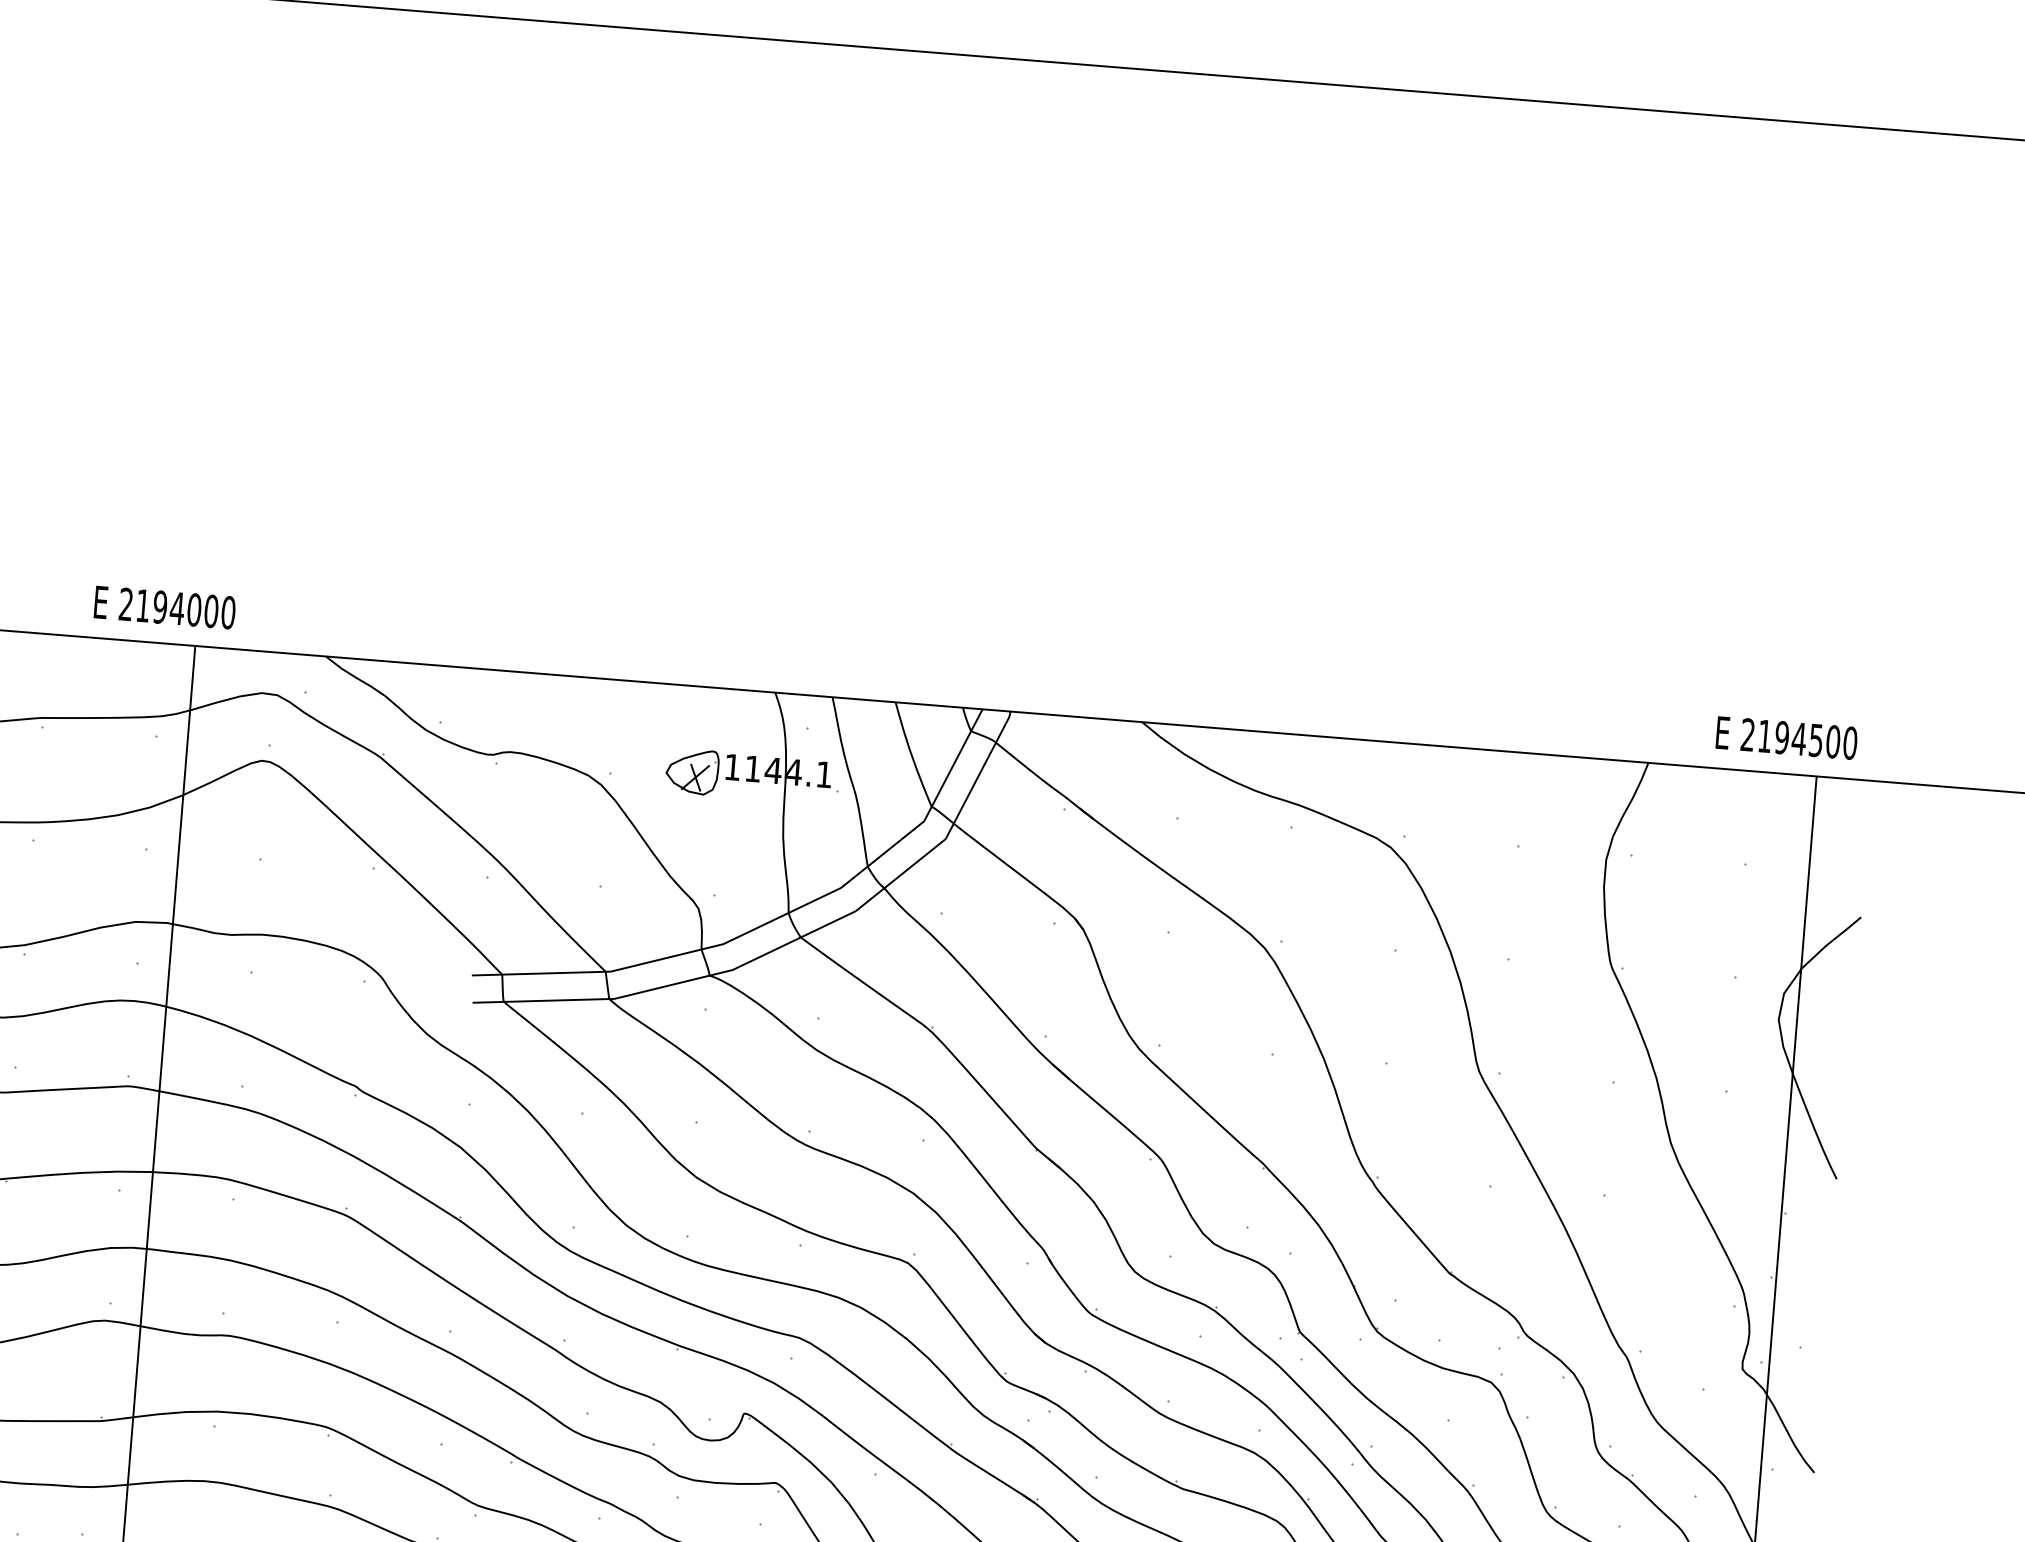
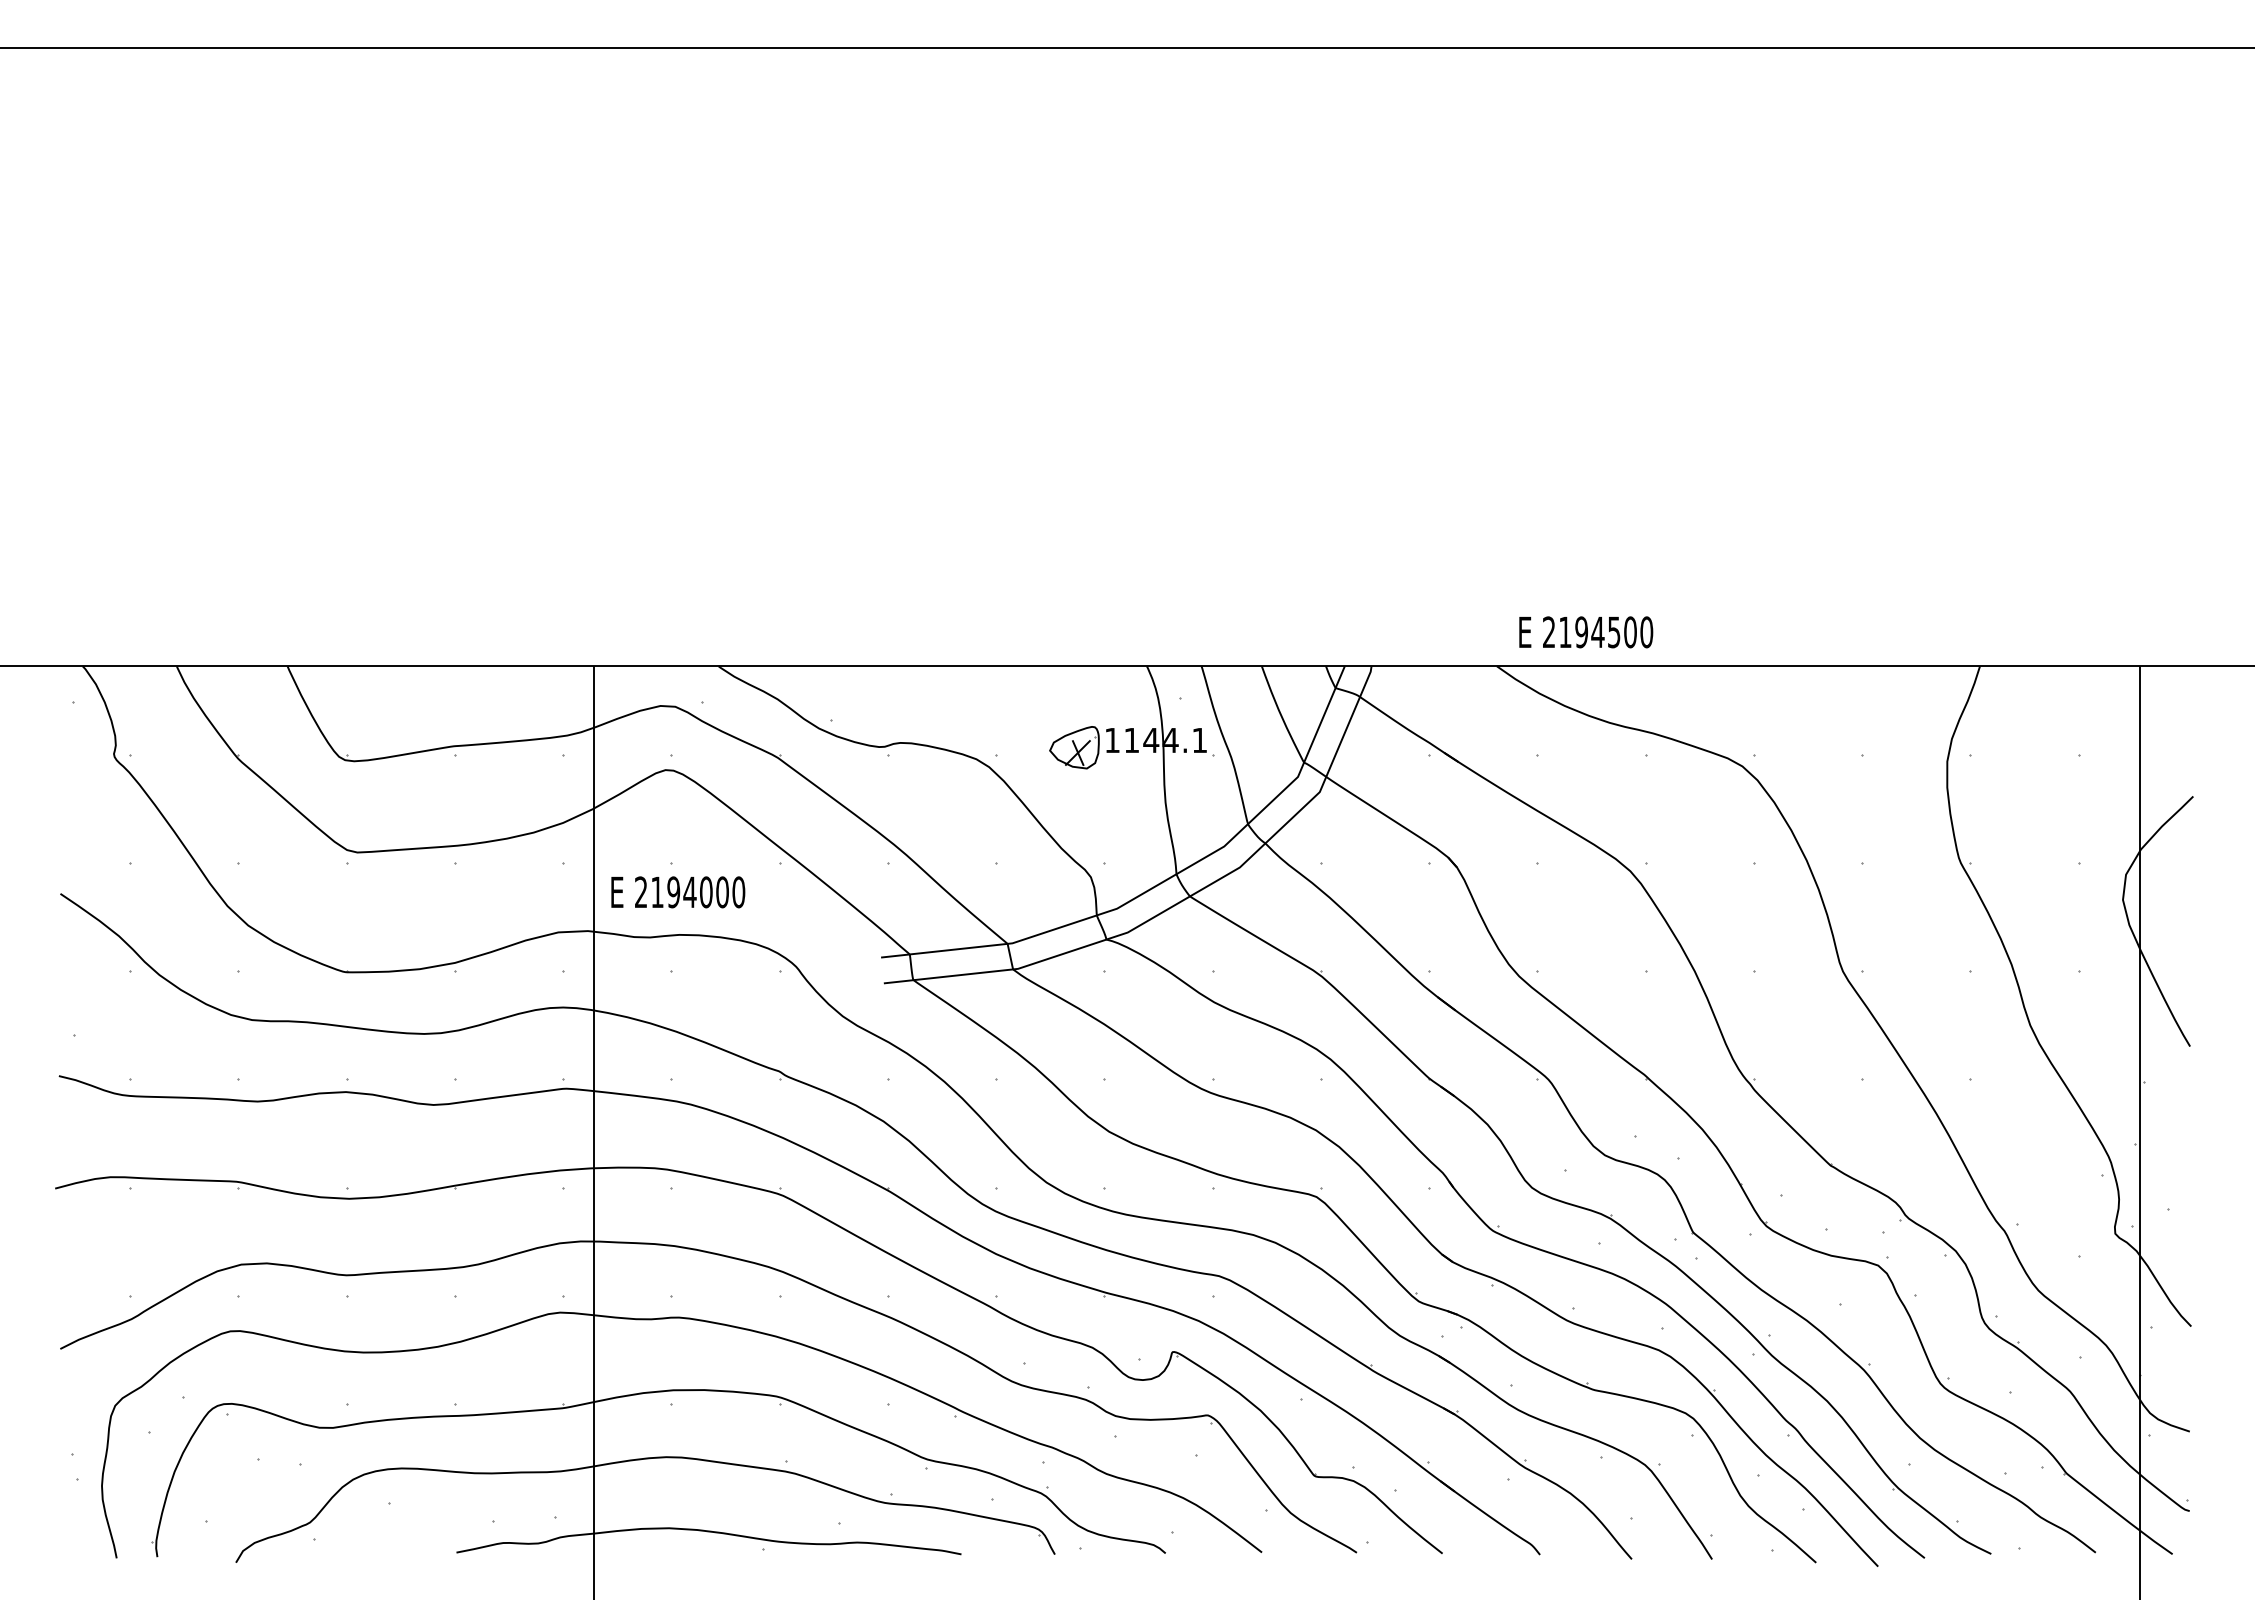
text: (165, 607) -> (678, 892), moved
text: (1787, 738) -> (1586, 632), moved

